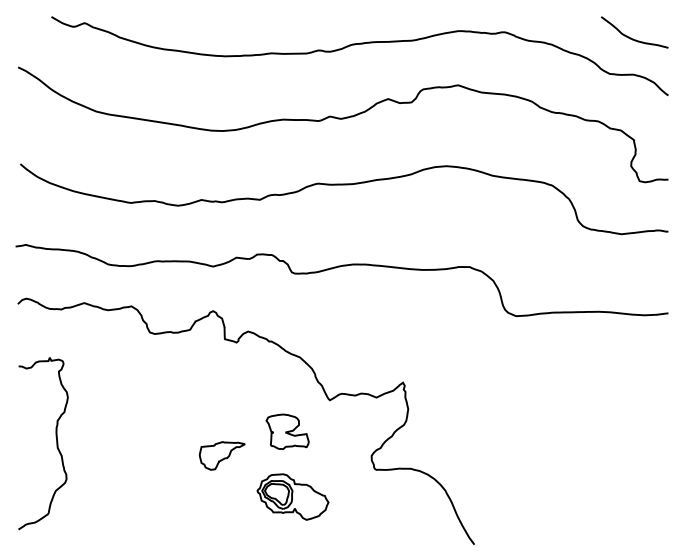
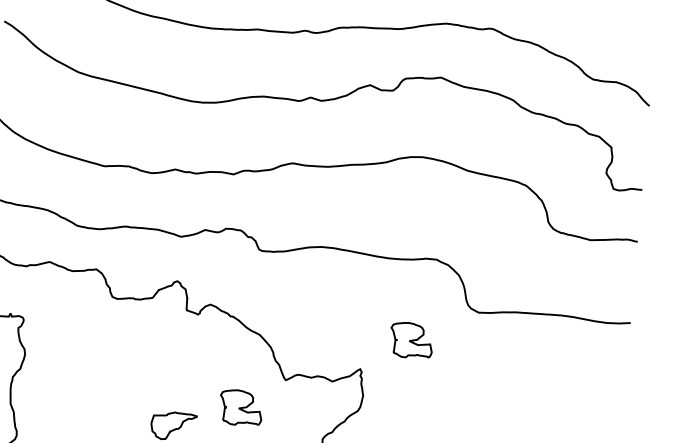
curve: (631, 37) -> (617, 45), removed
part: (451, 349) -> (411, 340), added

